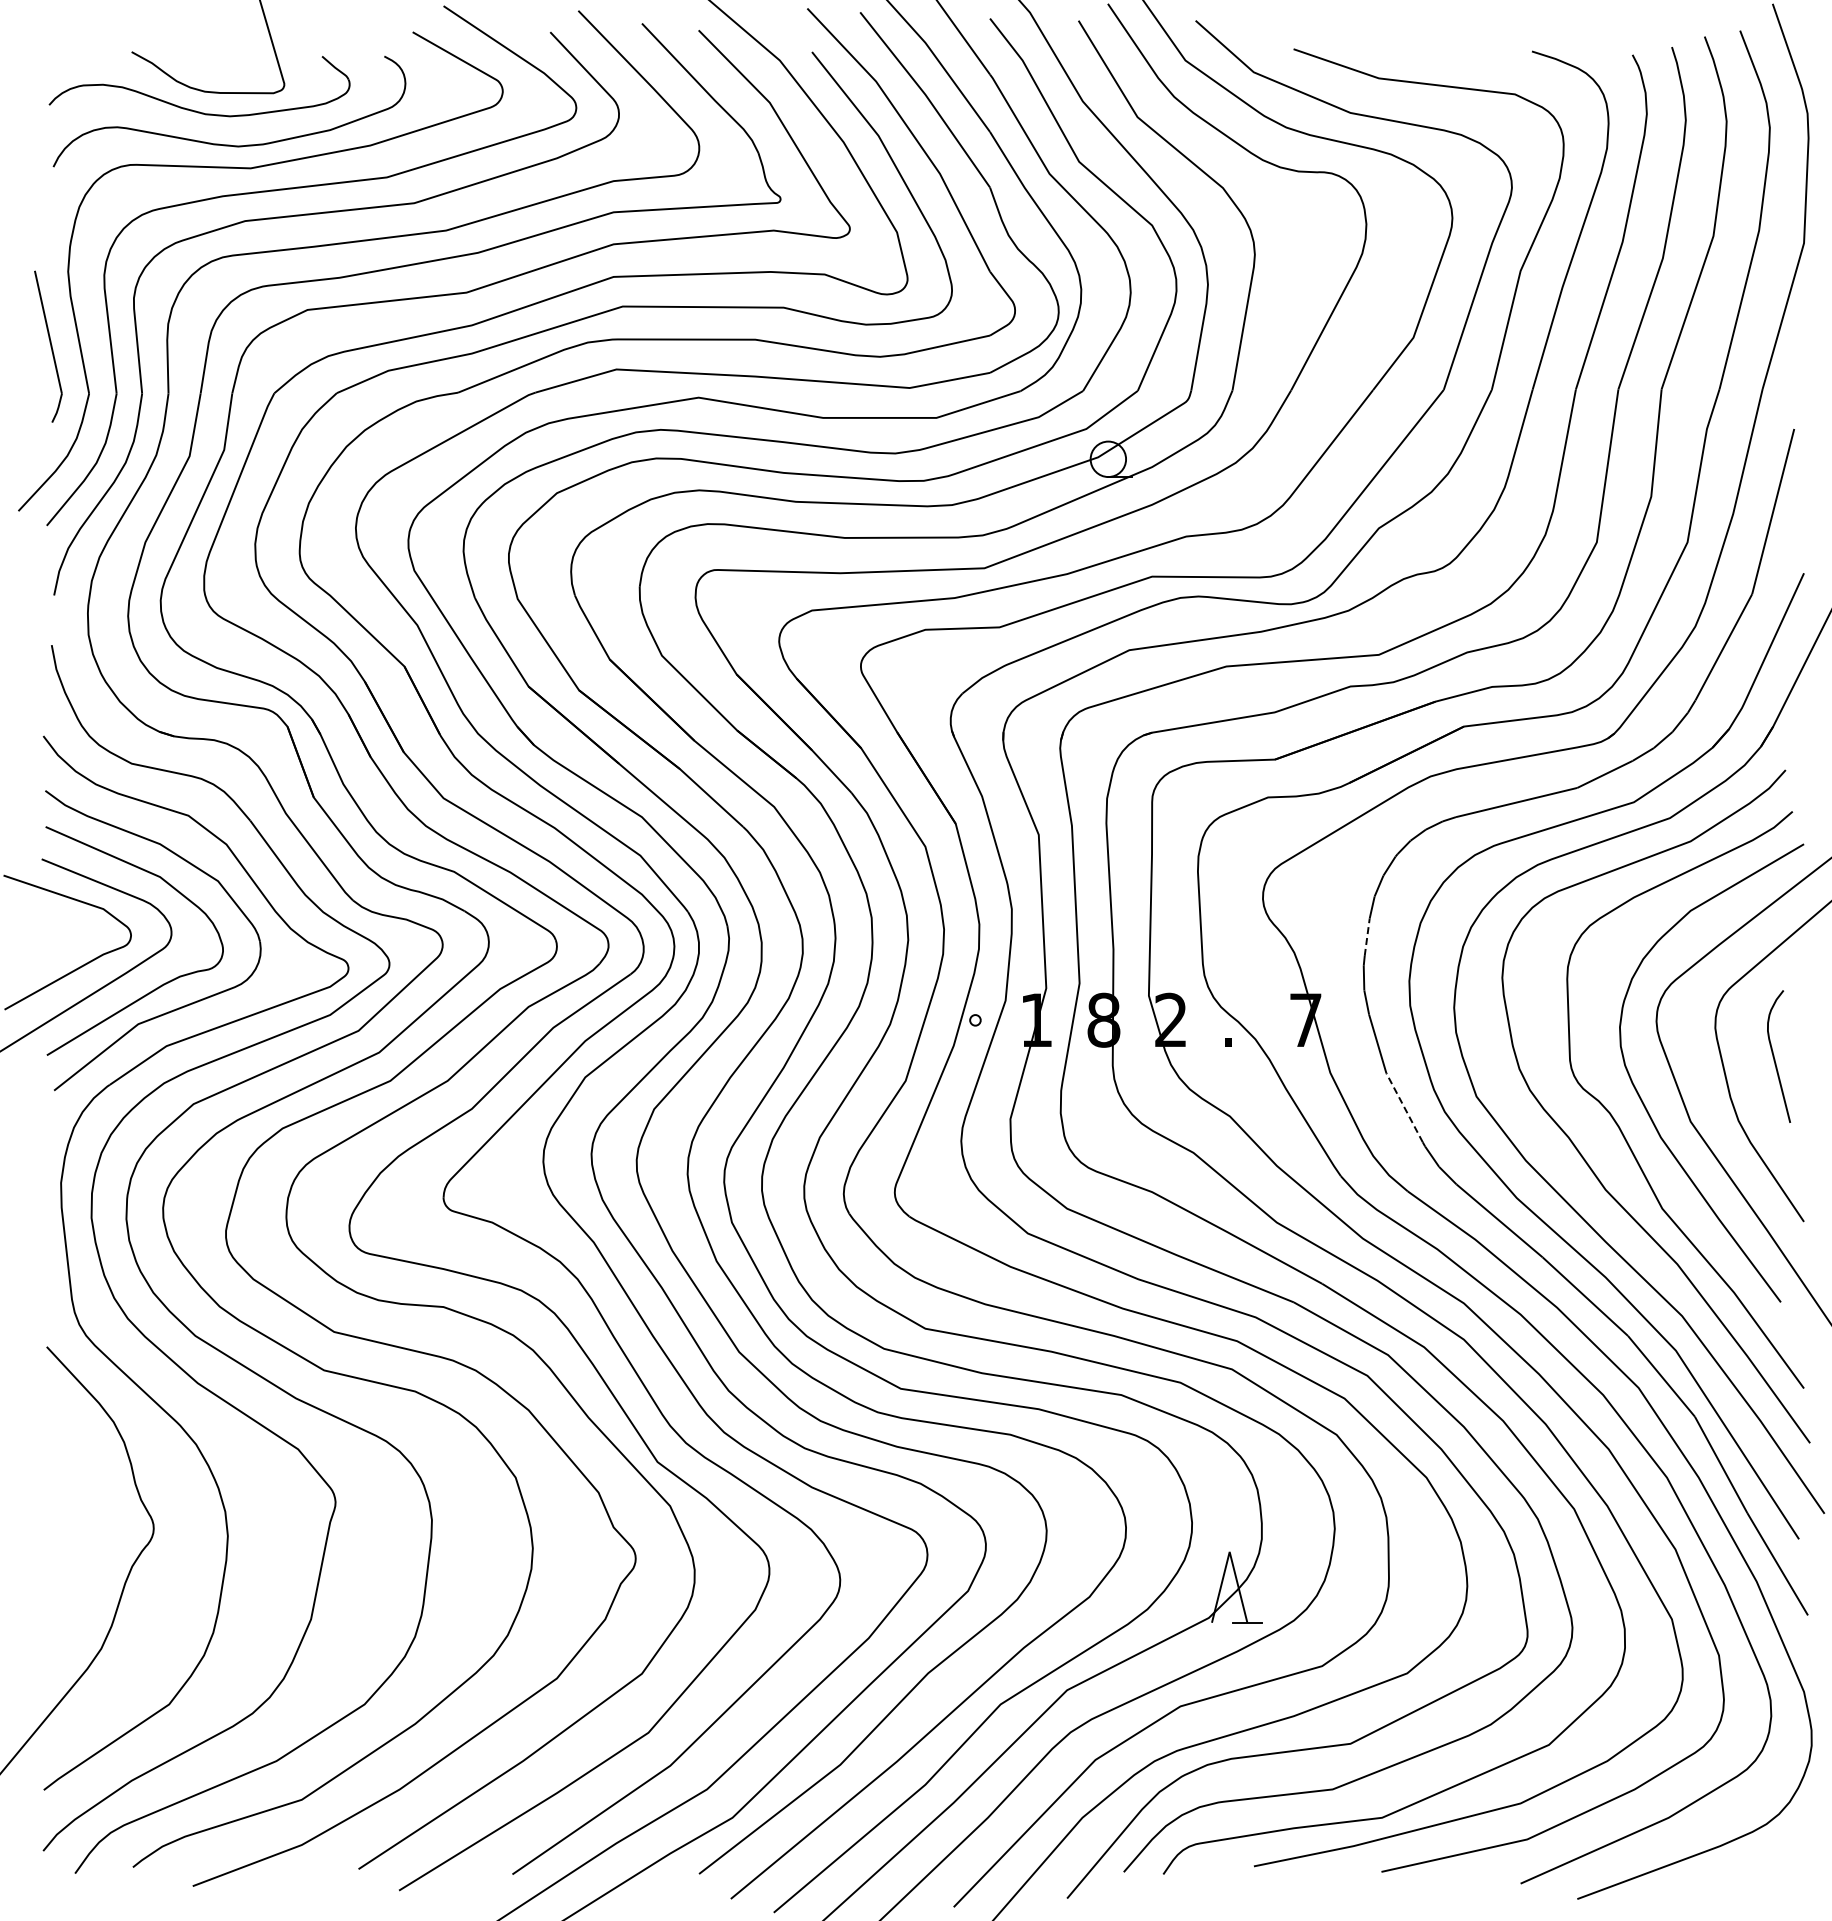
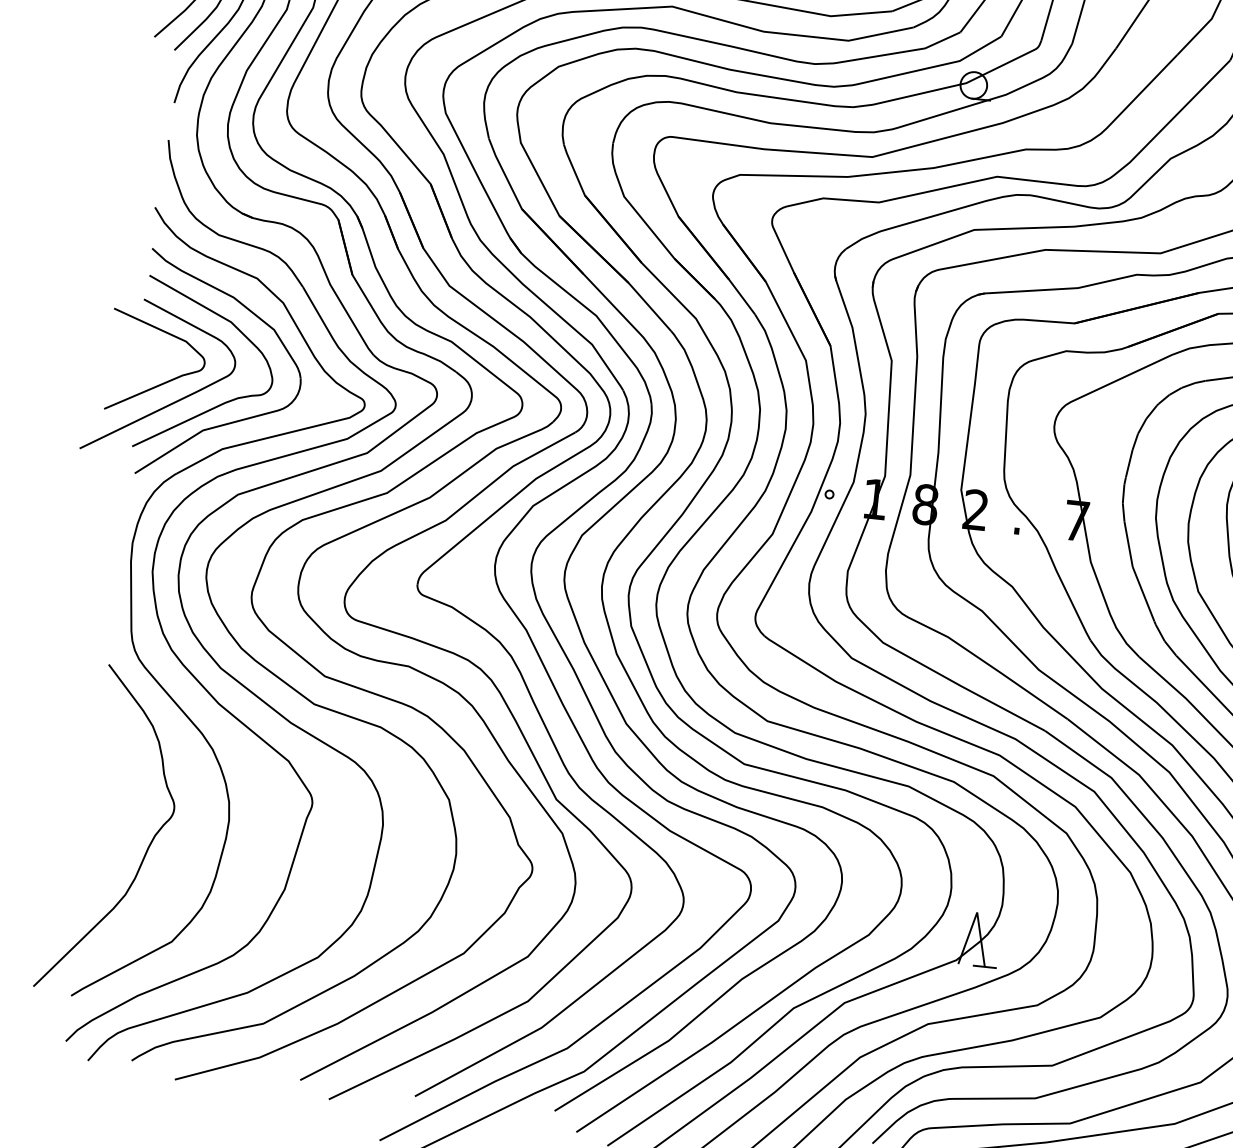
line: (1367, 937) -> (1129, 463), dashed -> solid
line: (1404, 1107) -> (1143, 594), dashed -> solid

